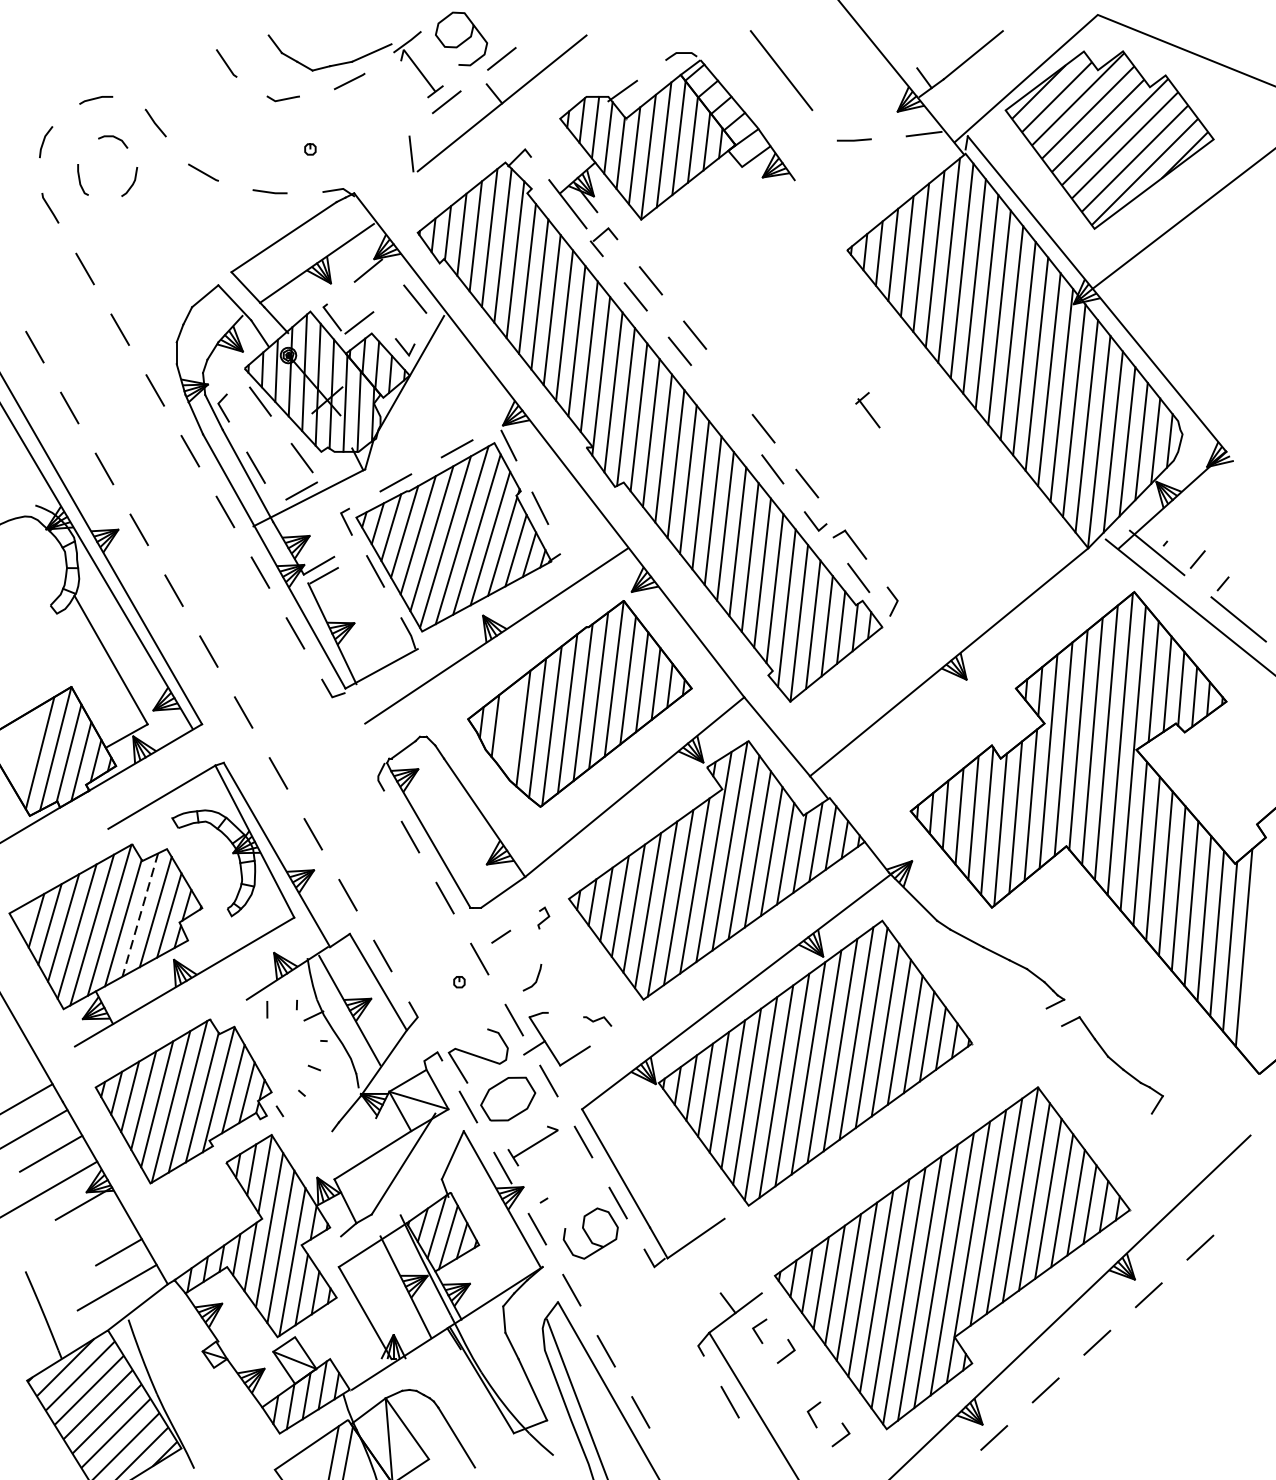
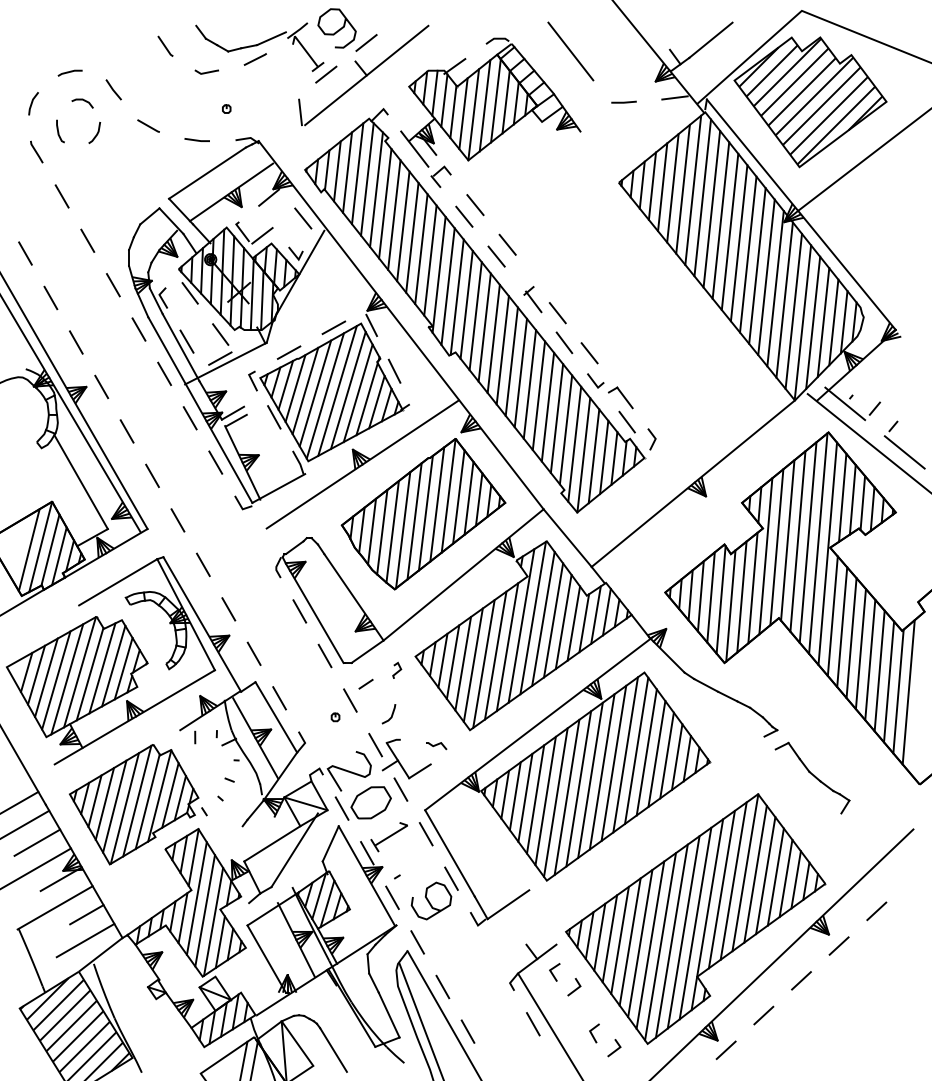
part: (867, 410) -> (532, 299), moved
line: (509, 727) -> (372, 531), added
line: (140, 915) -> (102, 668), dashed -> solid
line: (74, 1242) -> (54, 907), added

